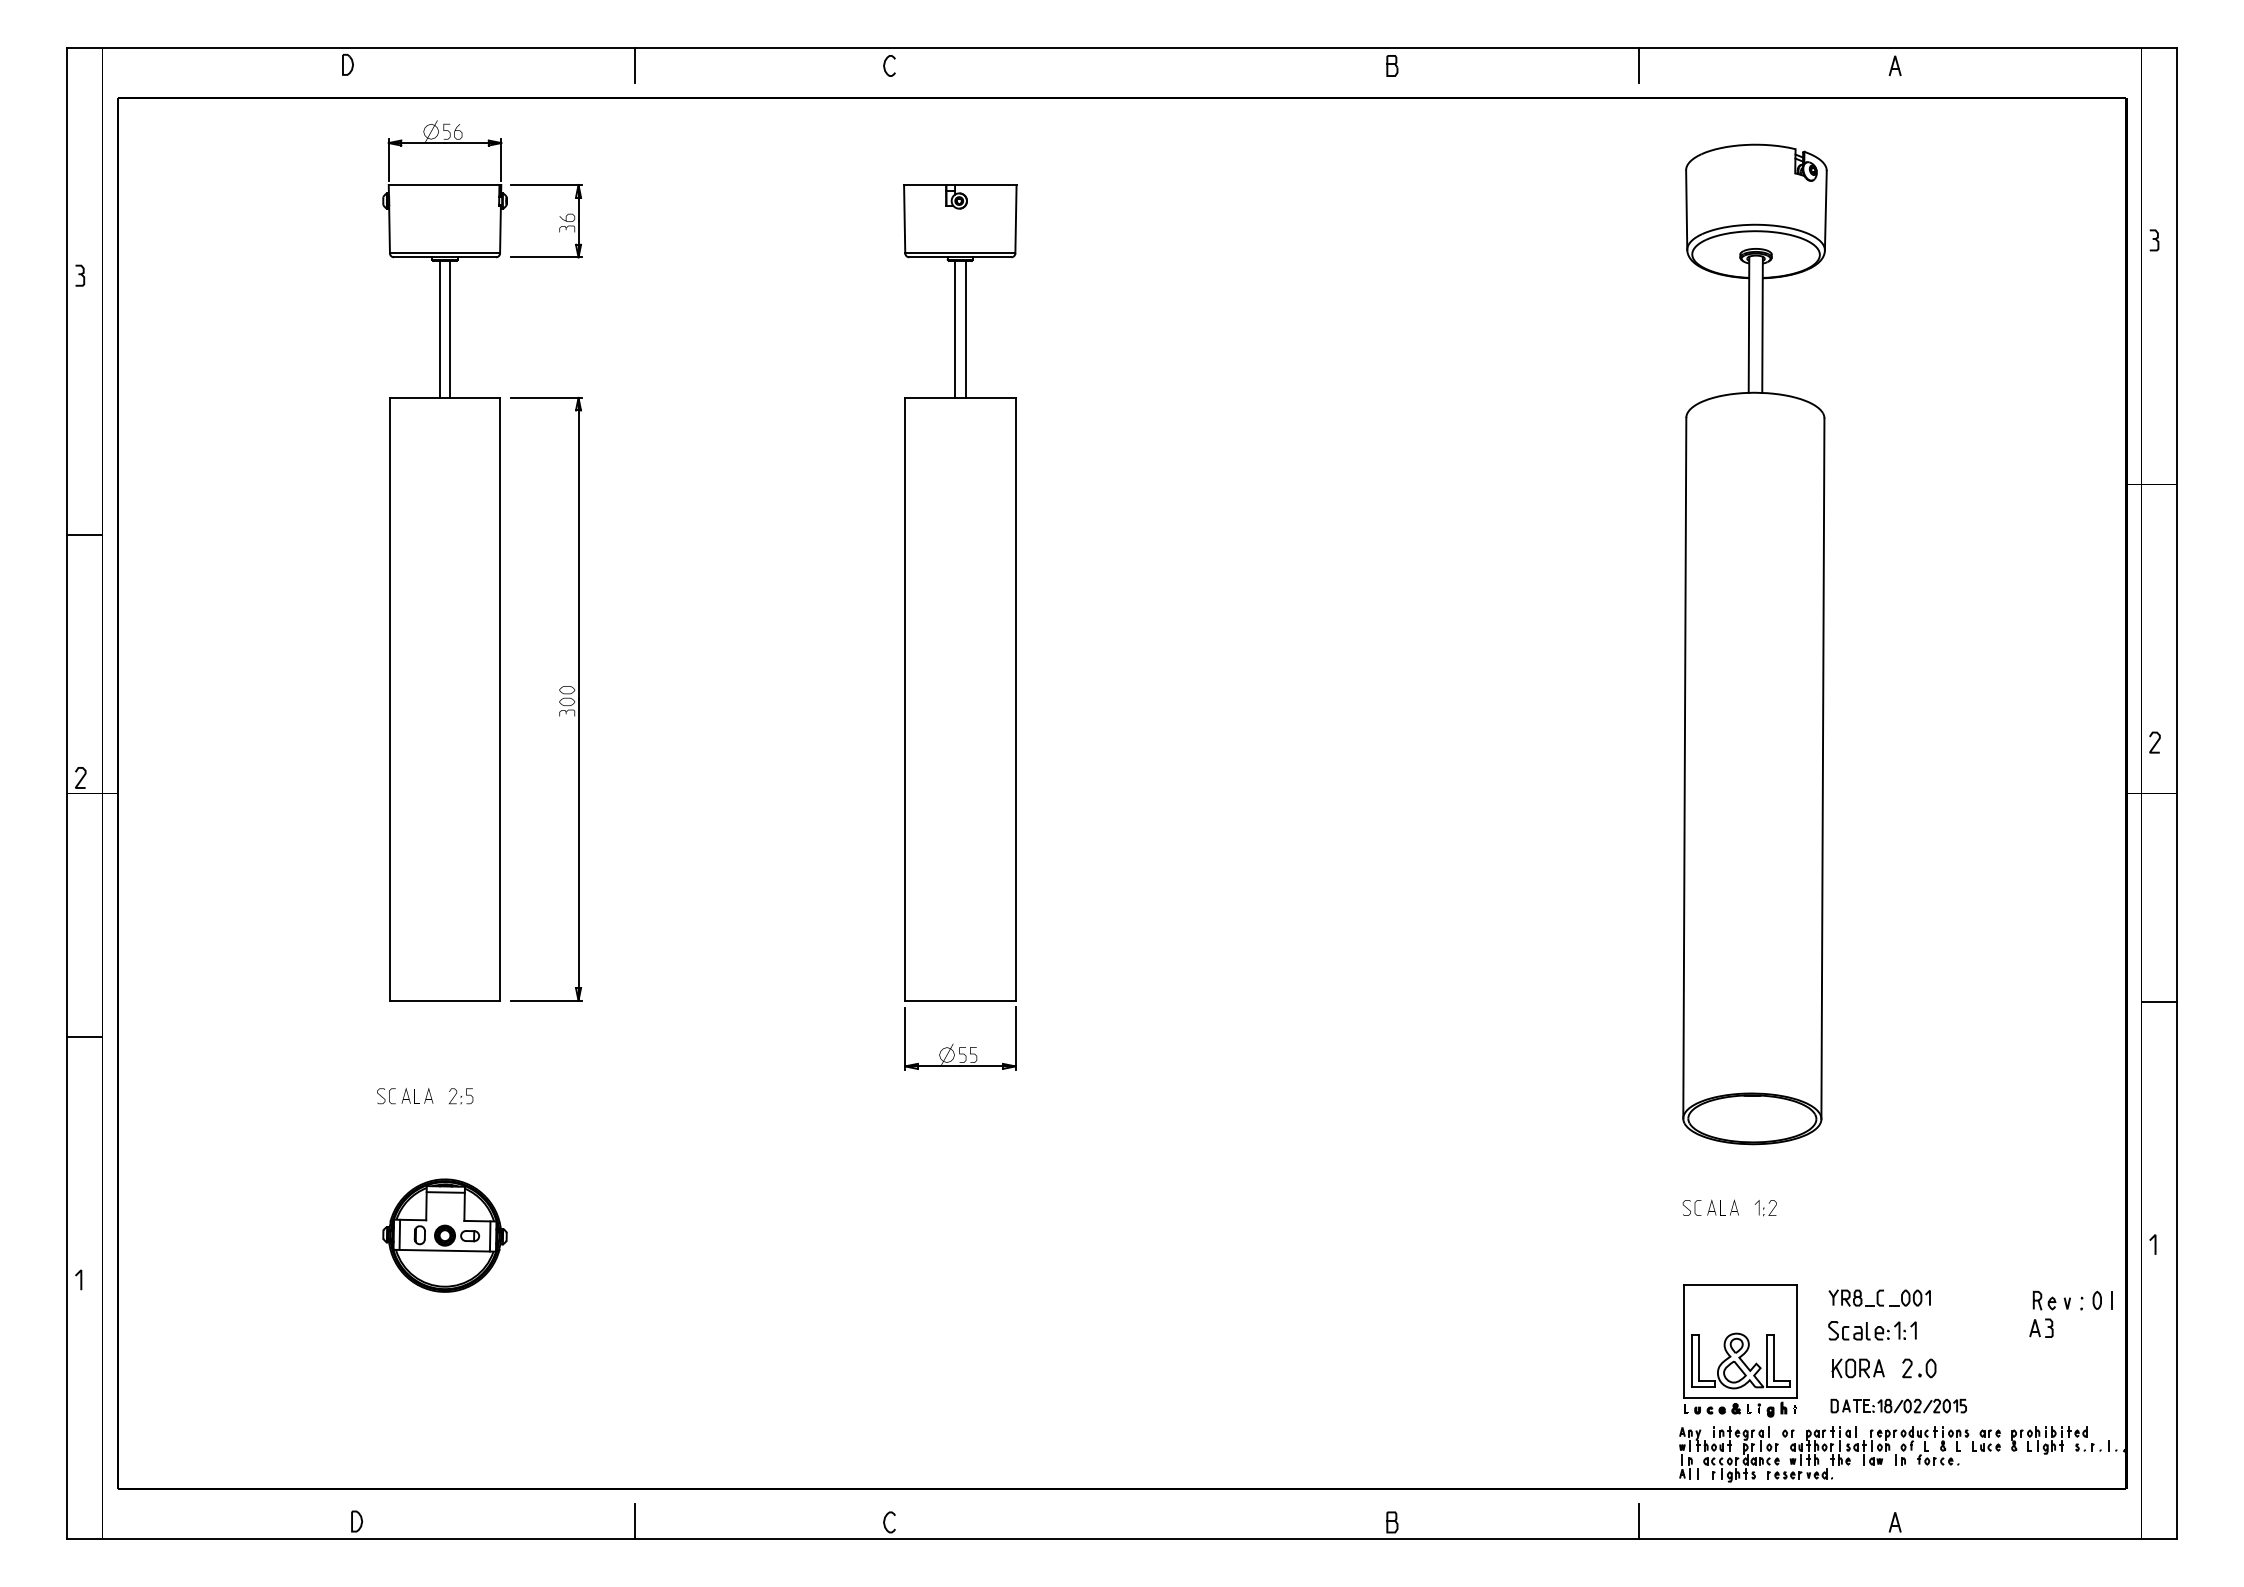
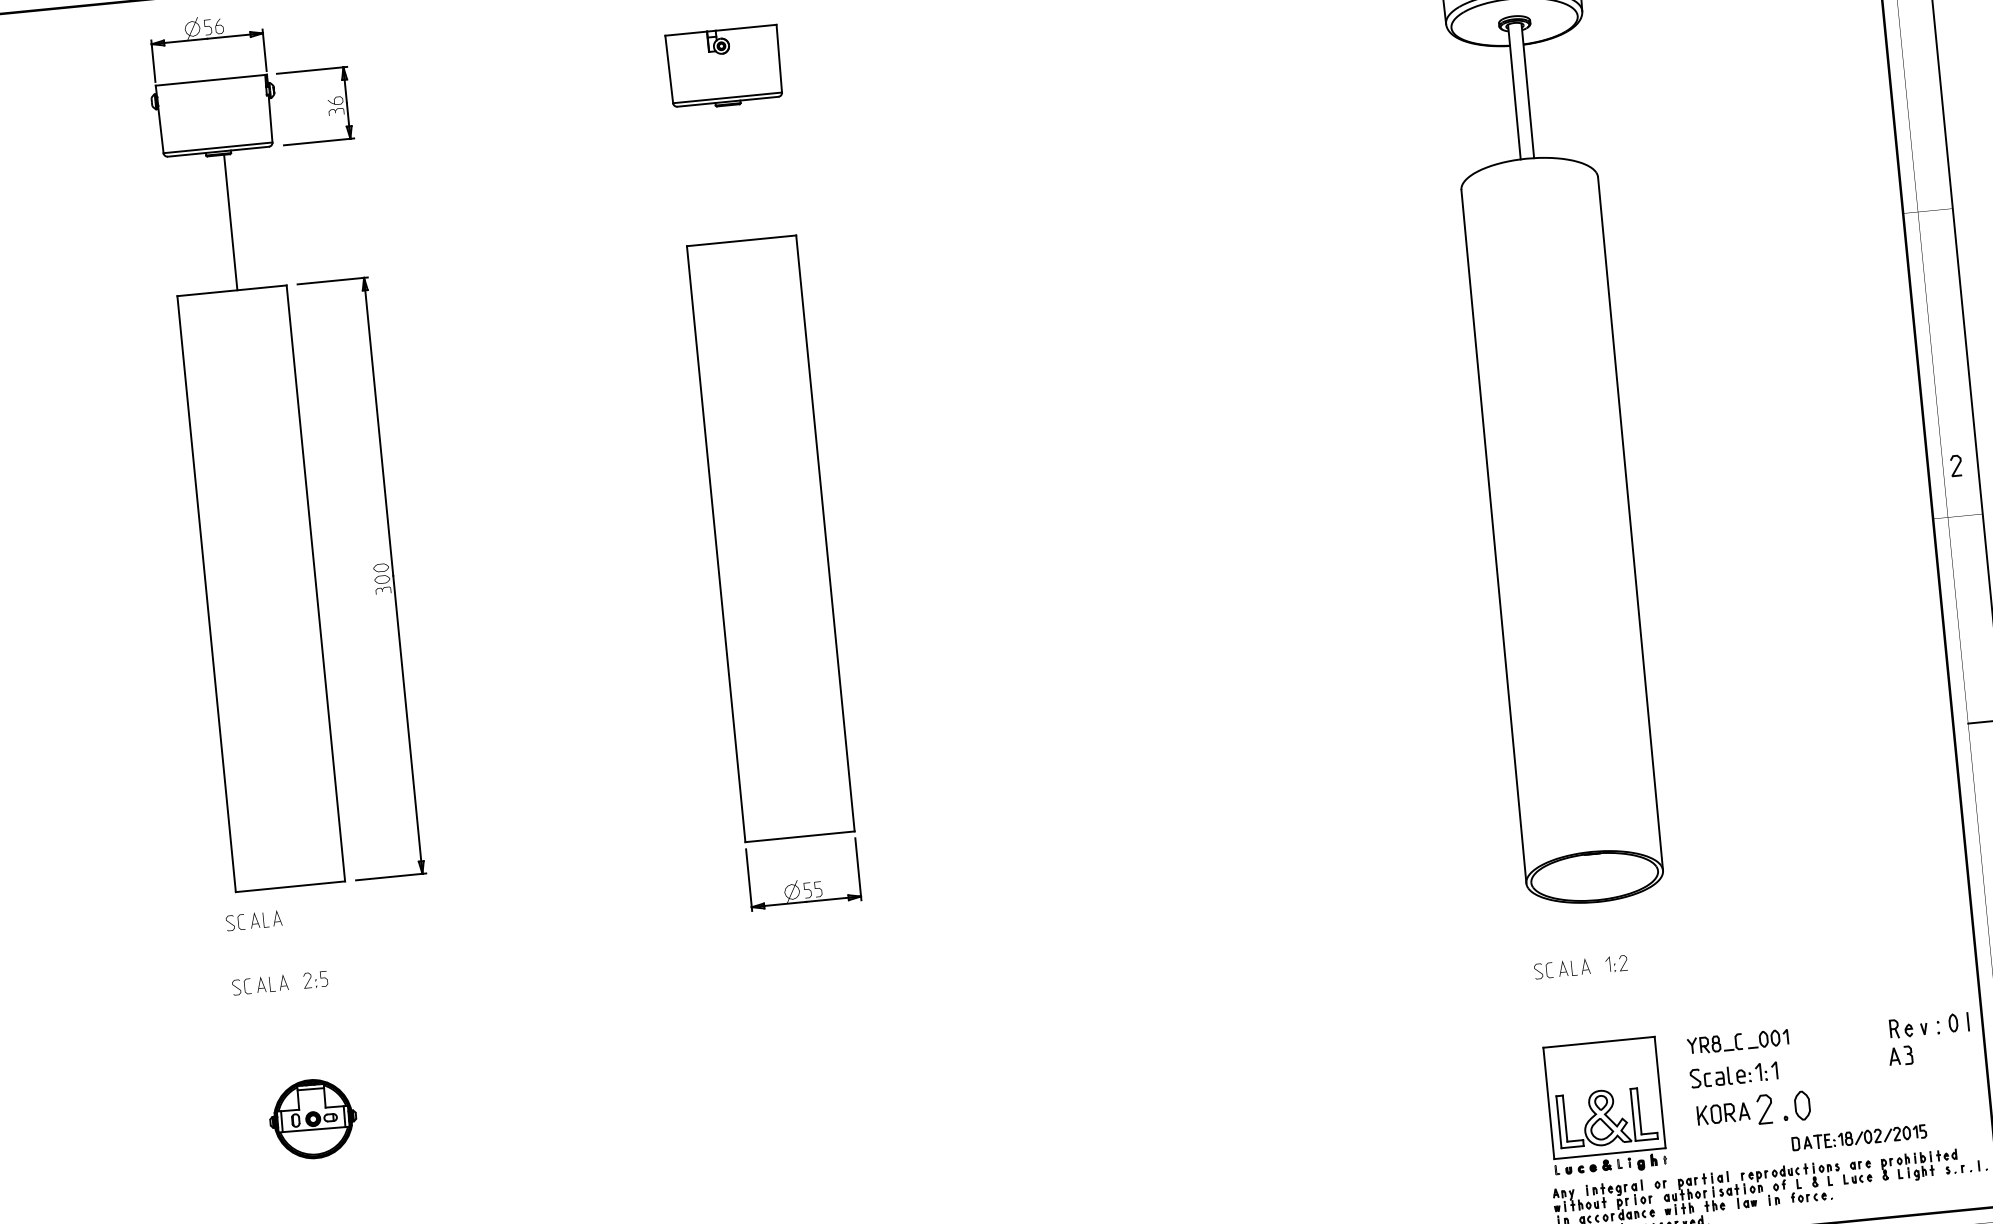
line: (439, 328) -> (219, 222), removed
line: (954, 328) -> (729, 172), removed
line: (965, 328) -> (739, 171), removed
part: (405, 1031) -> (254, 921), added
part: (444, 1235) -> (312, 1119), size x0.7
part: (1919, 1368) -> (1784, 1107), size x1.6
part: (1898, 1405) -> (1858, 1137), moved

